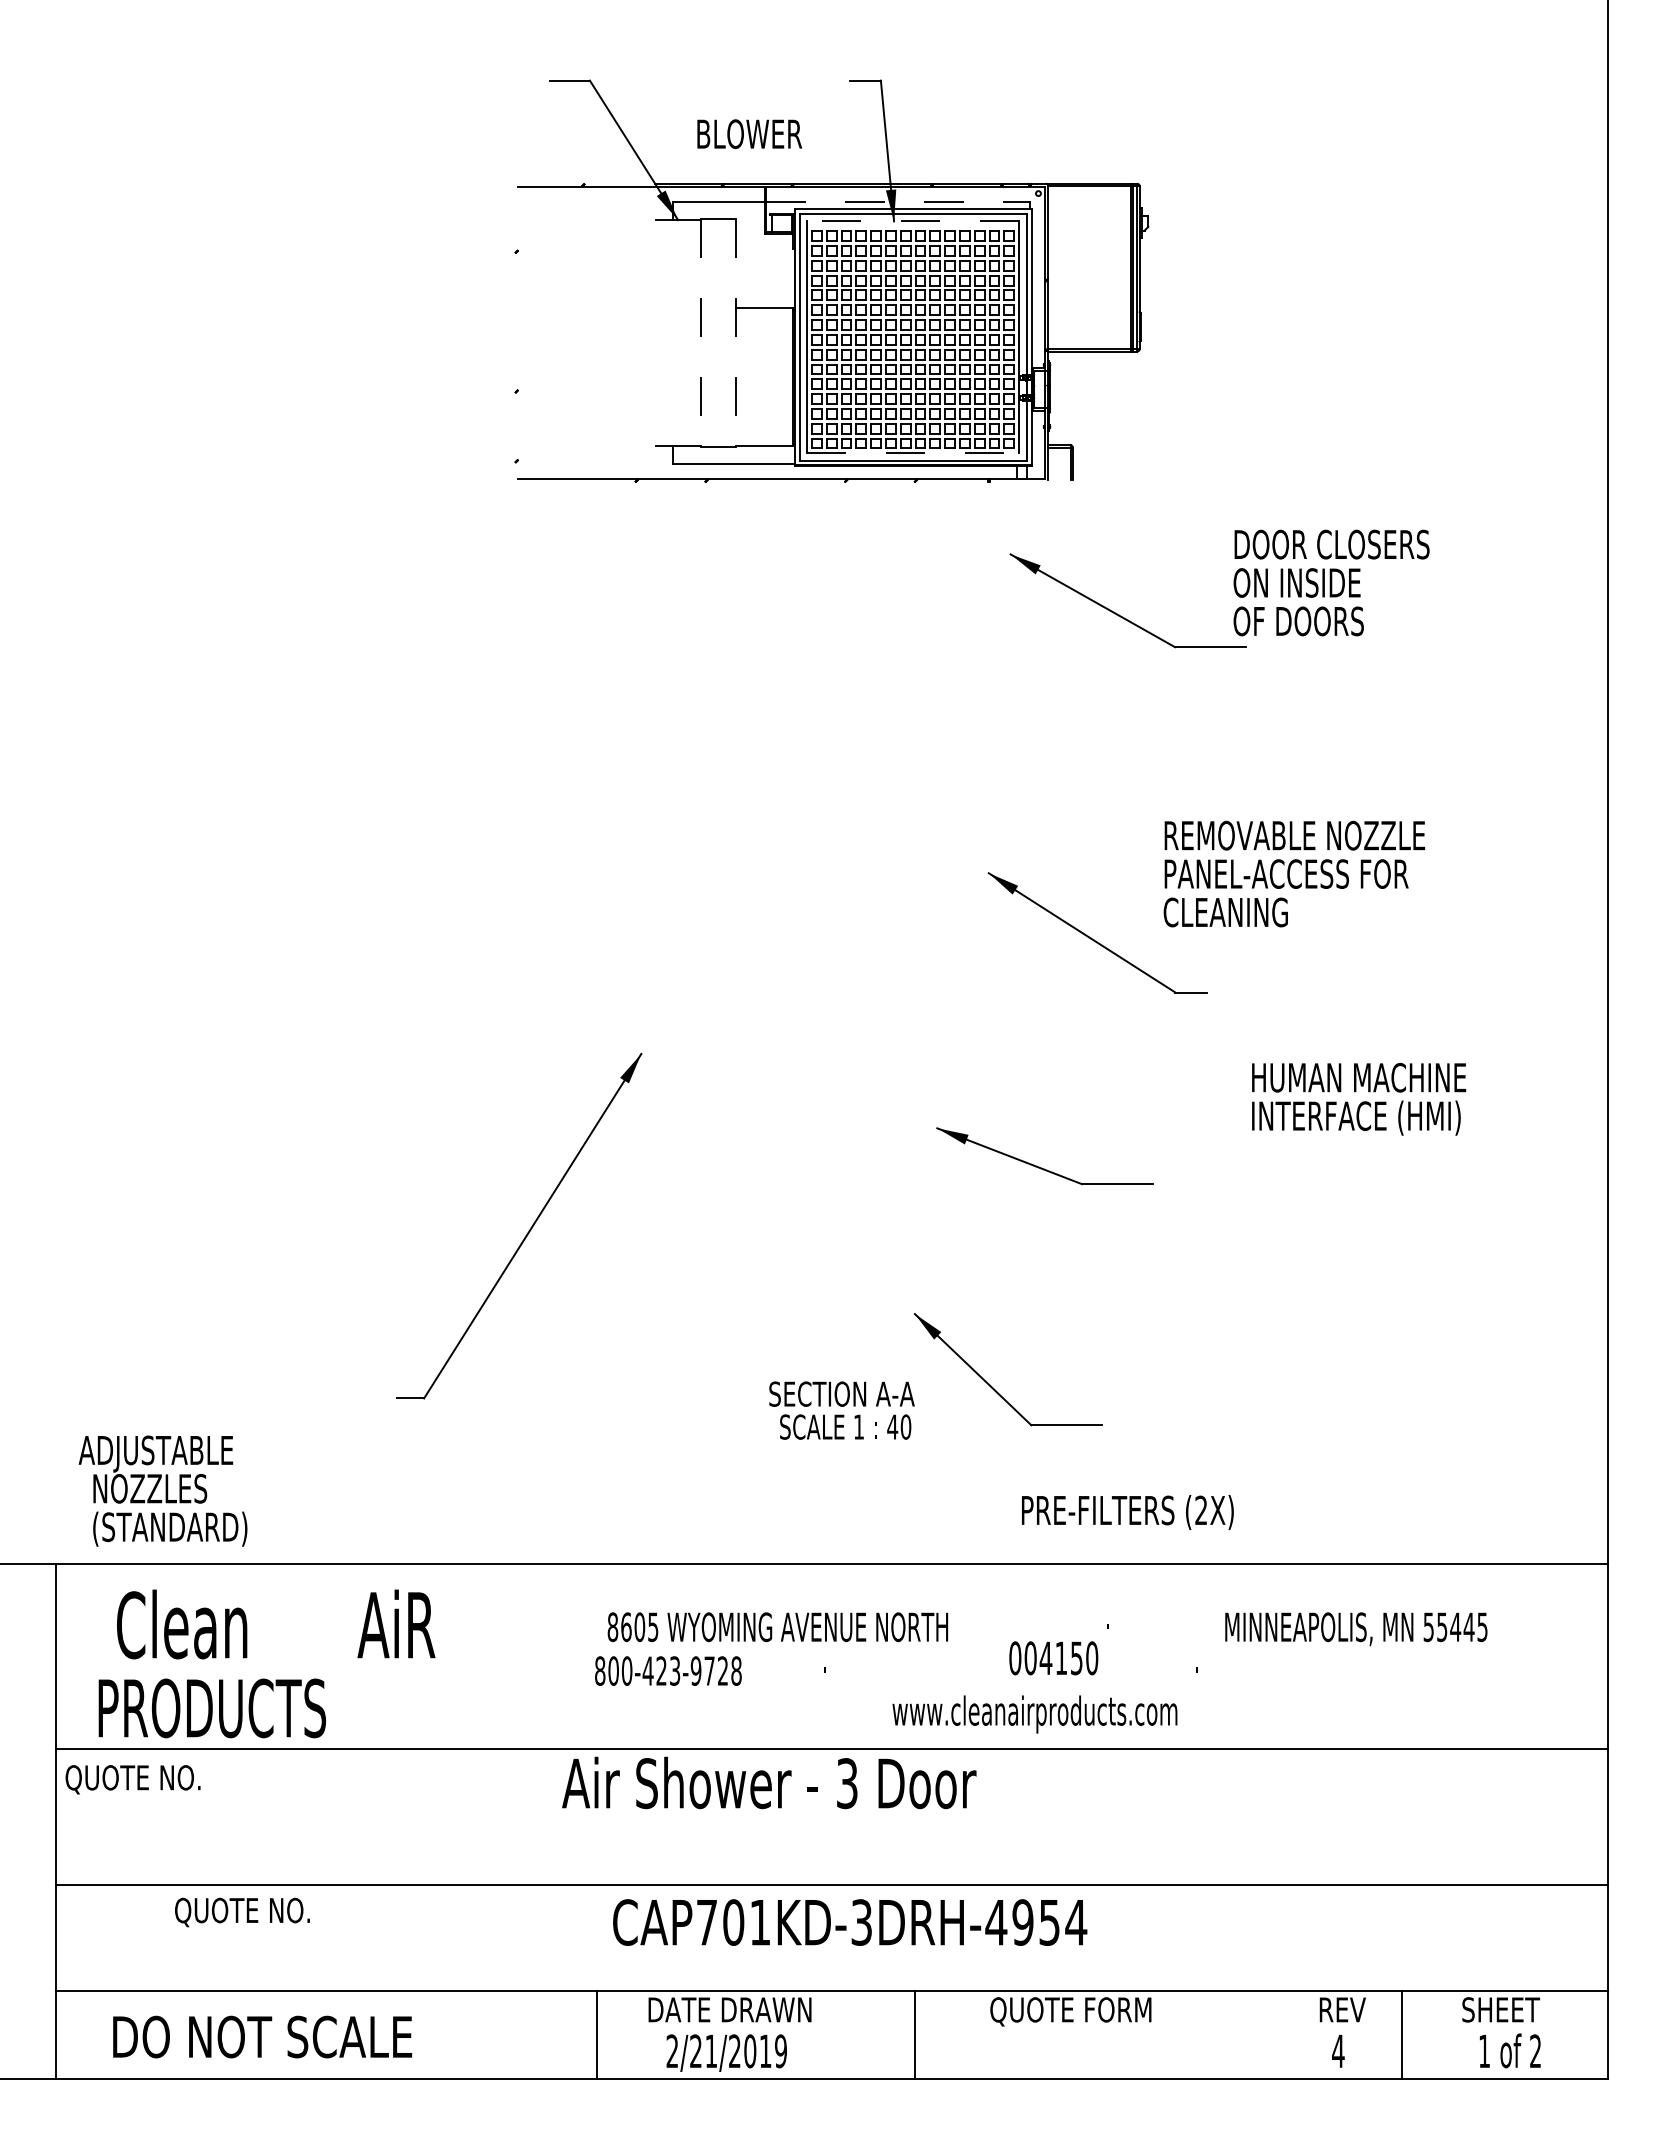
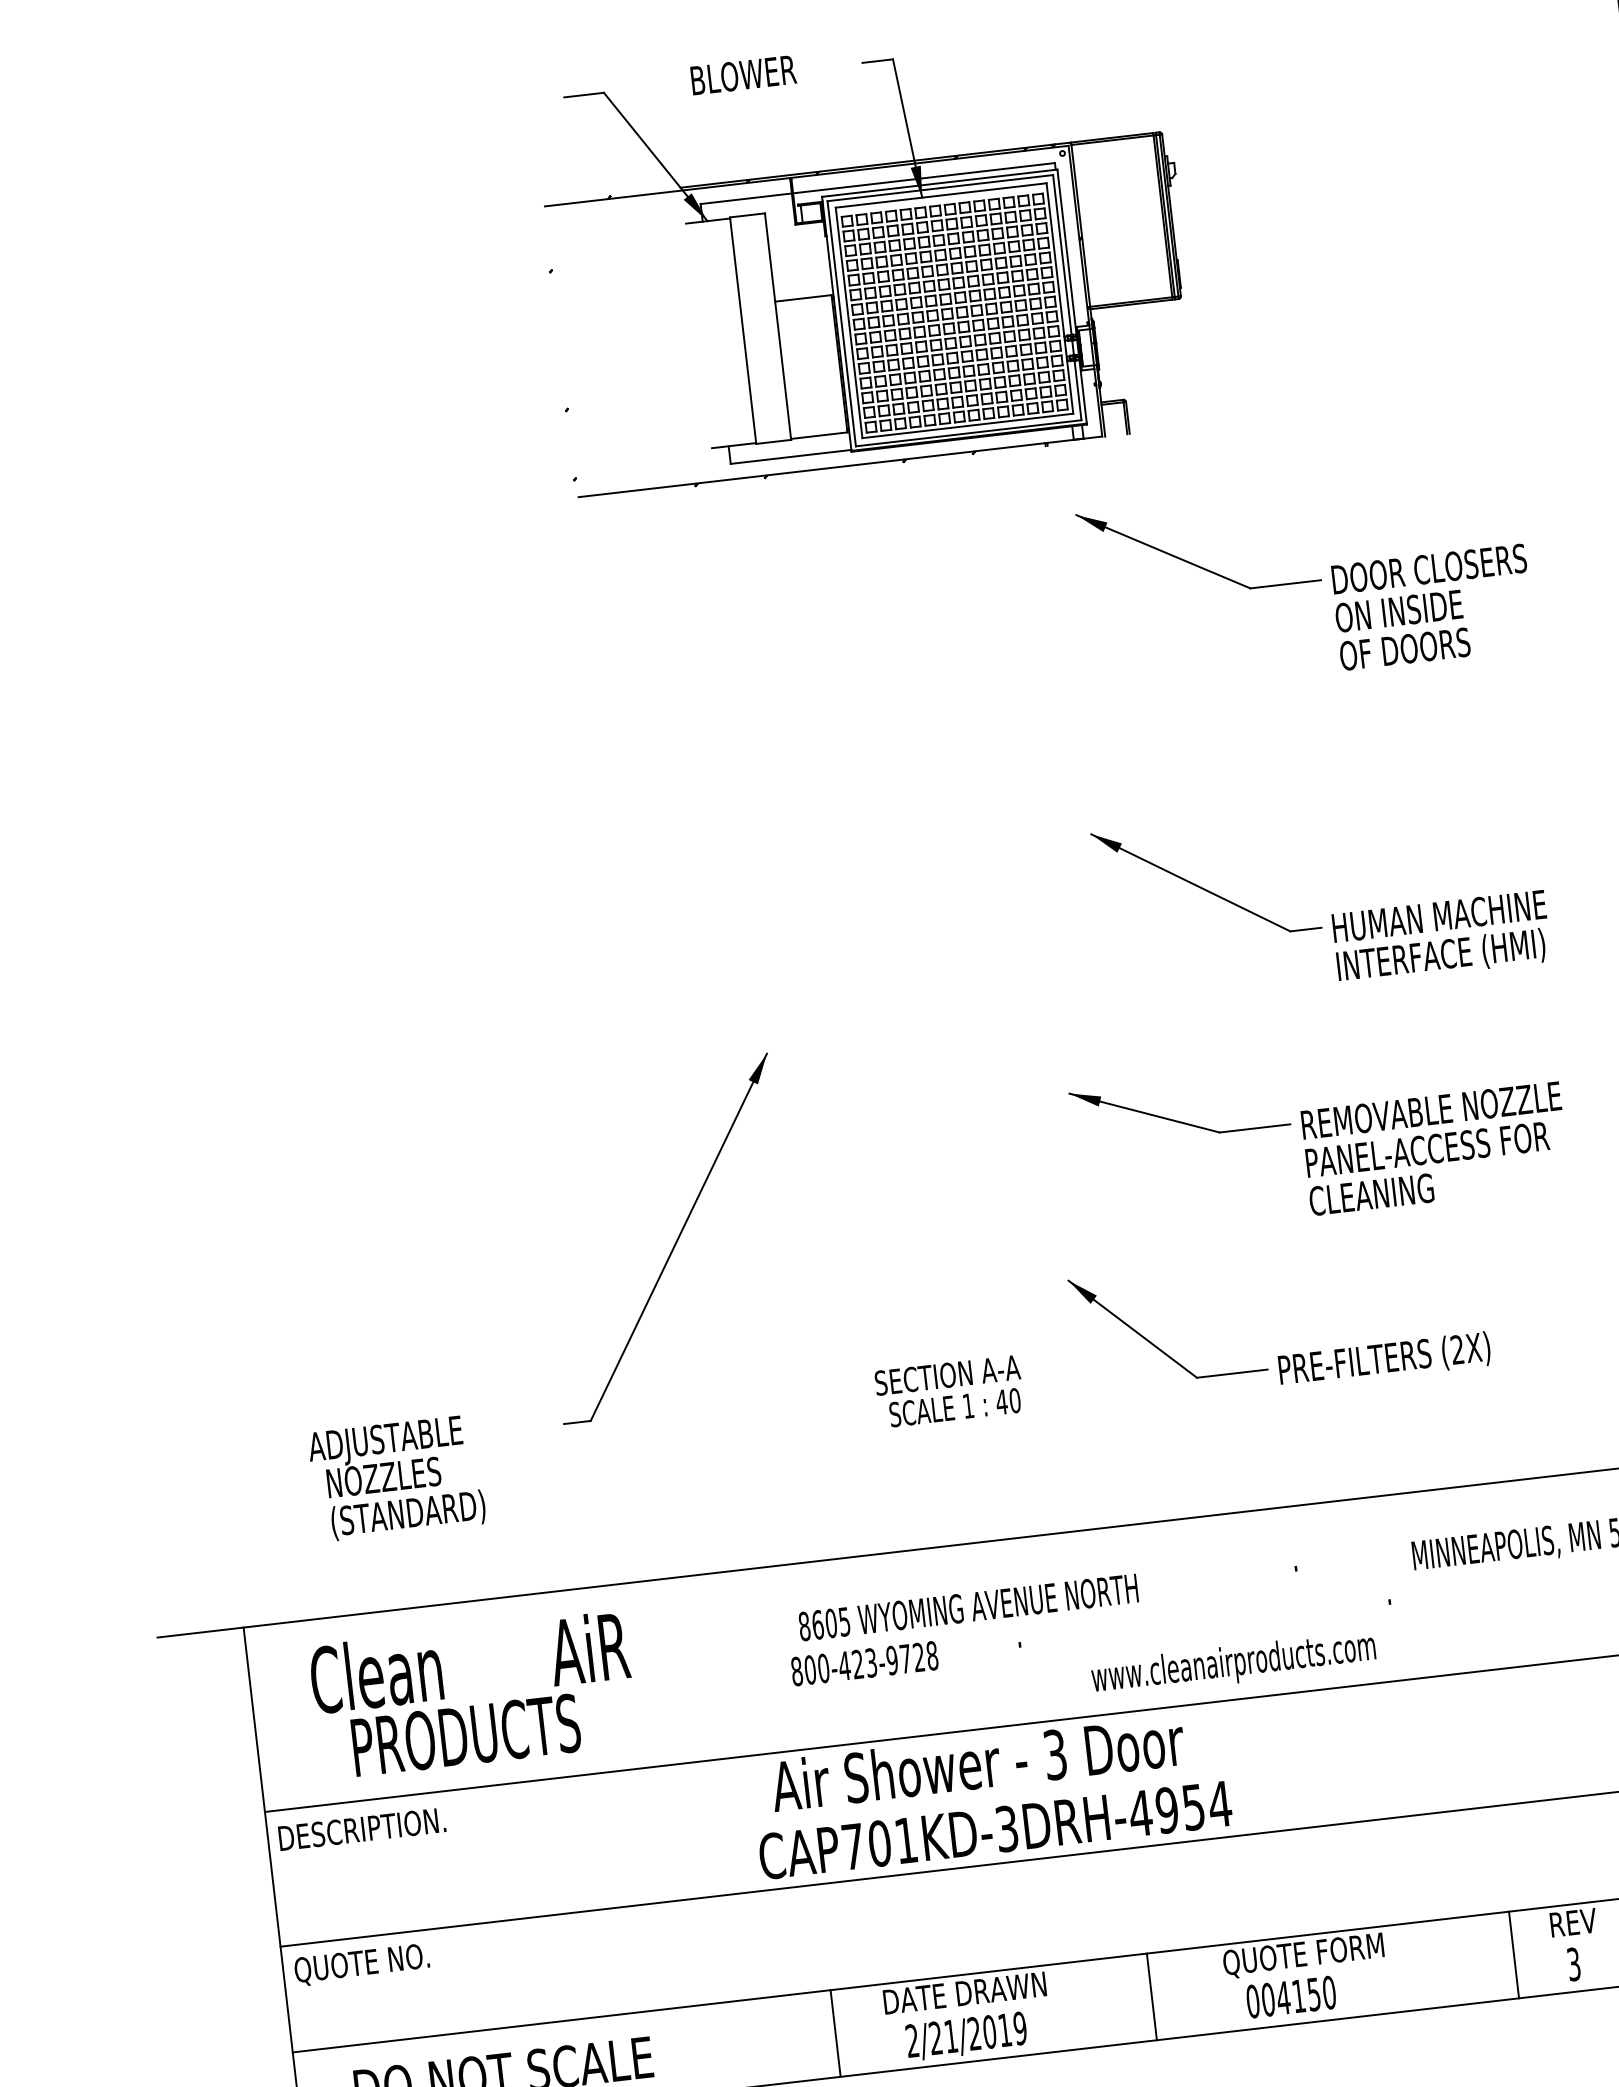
text: (749, 134) -> (743, 75), moved
line: (898, 202) -> (924, 178), dashed -> solid
line: (912, 221) -> (940, 195), dashed -> solid
line: (700, 333) -> (742, 331), dashed -> solid
line: (736, 333) -> (778, 327), dashed -> solid
line: (913, 453) -> (968, 426), dashed -> solid
text: (1331, 582) -> (1433, 606), moved
text: (1293, 873) -> (1434, 1148), moved
text: (1359, 1099) -> (1442, 937), moved
text: (841, 1410) -> (949, 1391), moved
text: (162, 1490) -> (396, 1477), moved
text: (1127, 1512) -> (1384, 1360), moved
text: (1053, 1658) -> (1290, 1997), moved
text: (211, 1708) -> (465, 1735), moved
text: (149, 1779) -> (361, 1831), QUOTE NO. -> DESCRIPTION.
text: (242, 1912) -> (362, 1964), moved
text: (850, 1922) -> (995, 1830), moved
line: (1279, 2034) -> (1513, 1954), added
text: (1338, 2051) -> (1574, 1964), 4 -> 3

